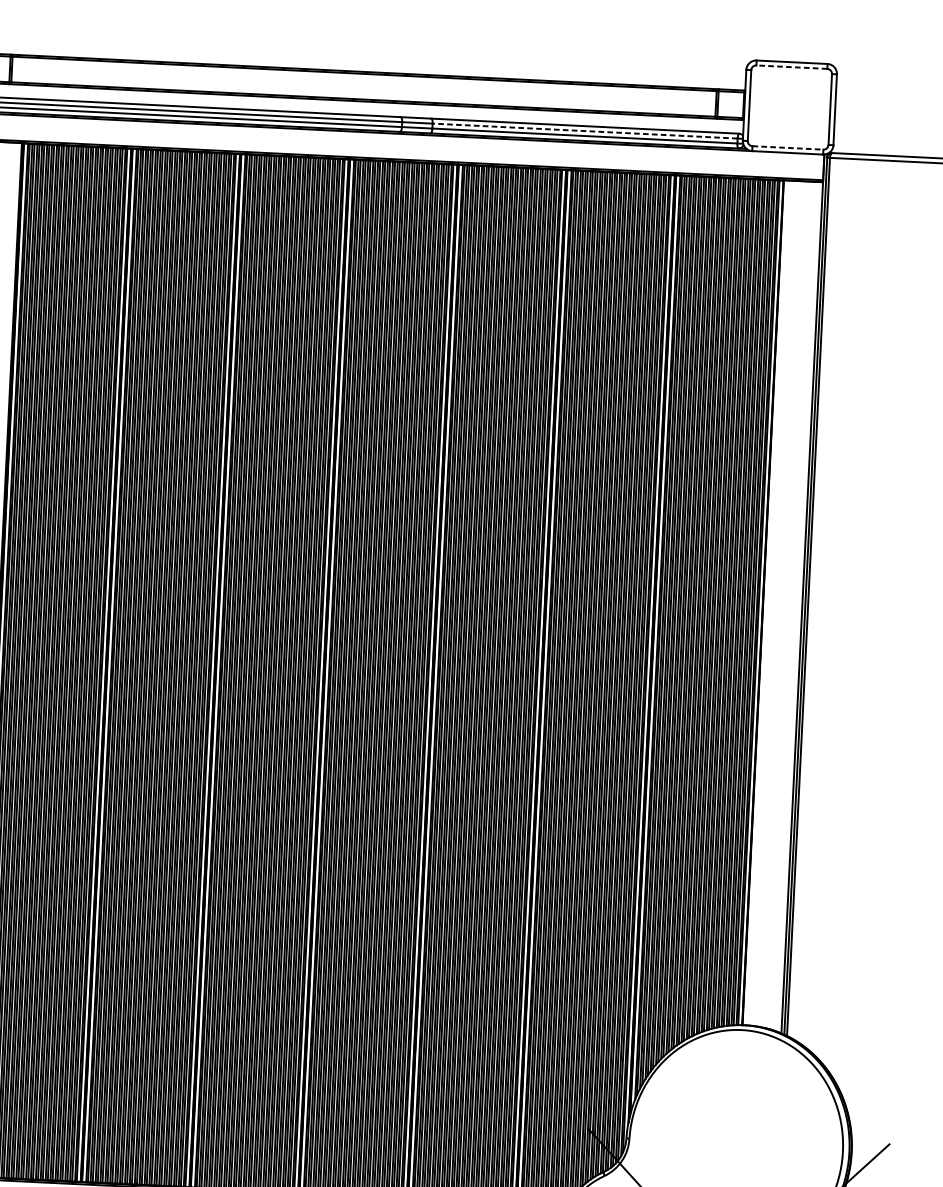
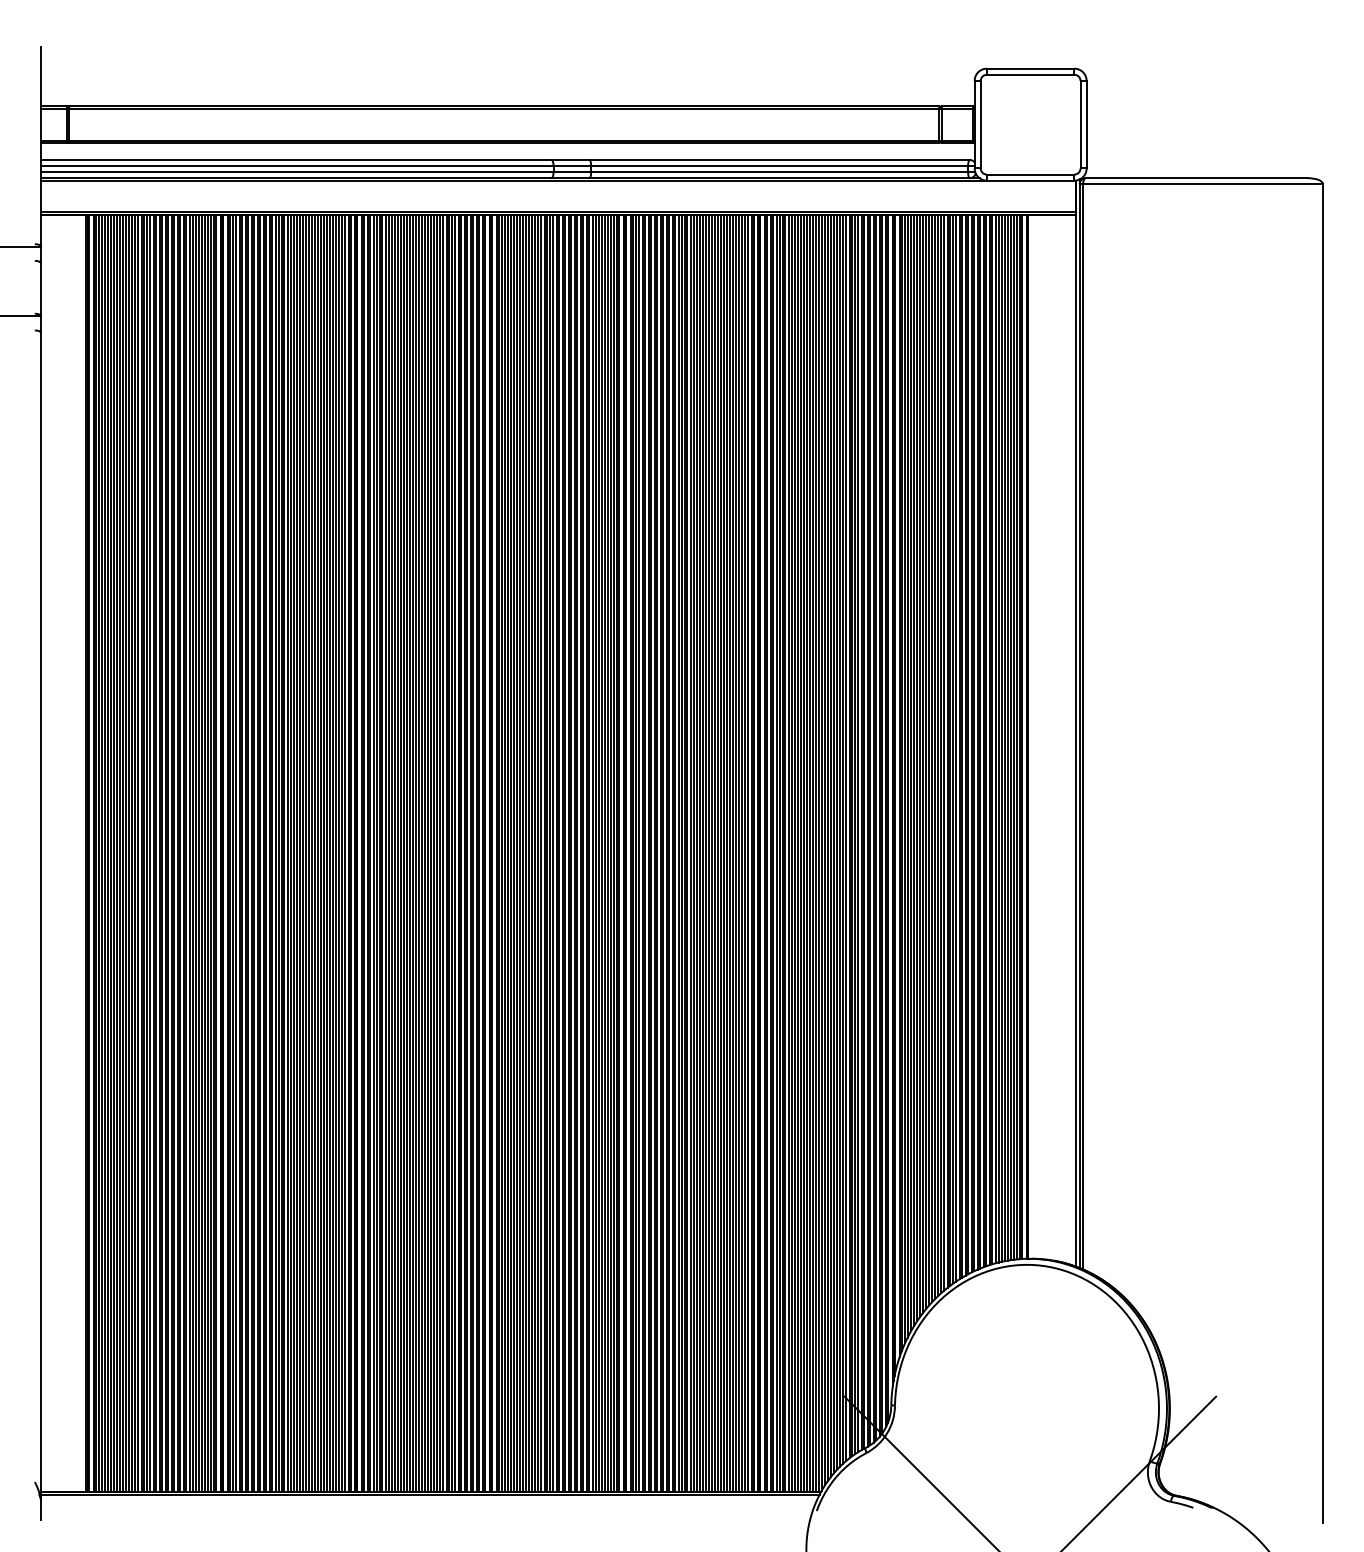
line: (791, 66) -> (1030, 74), dashed -> solid
line: (585, 131) -> (779, 166), dashed -> solid
line: (787, 147) -> (1030, 174), dashed -> solid

